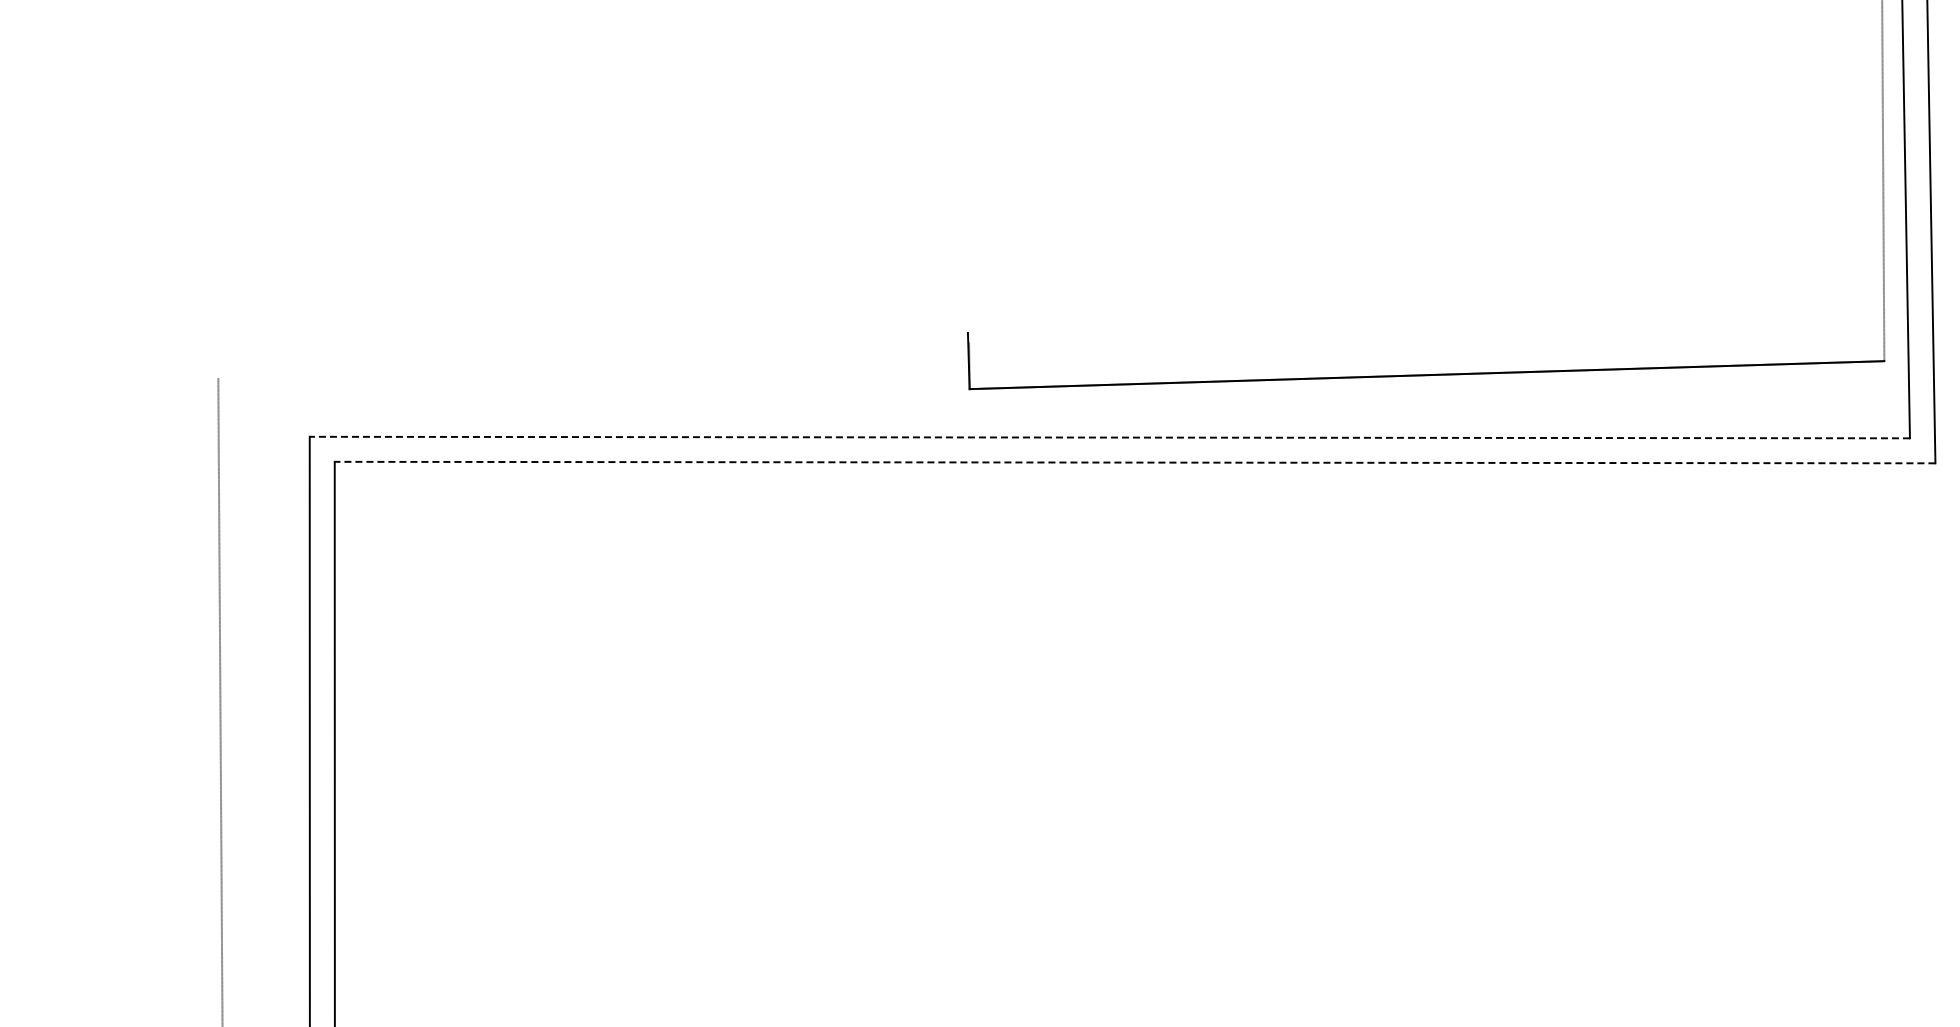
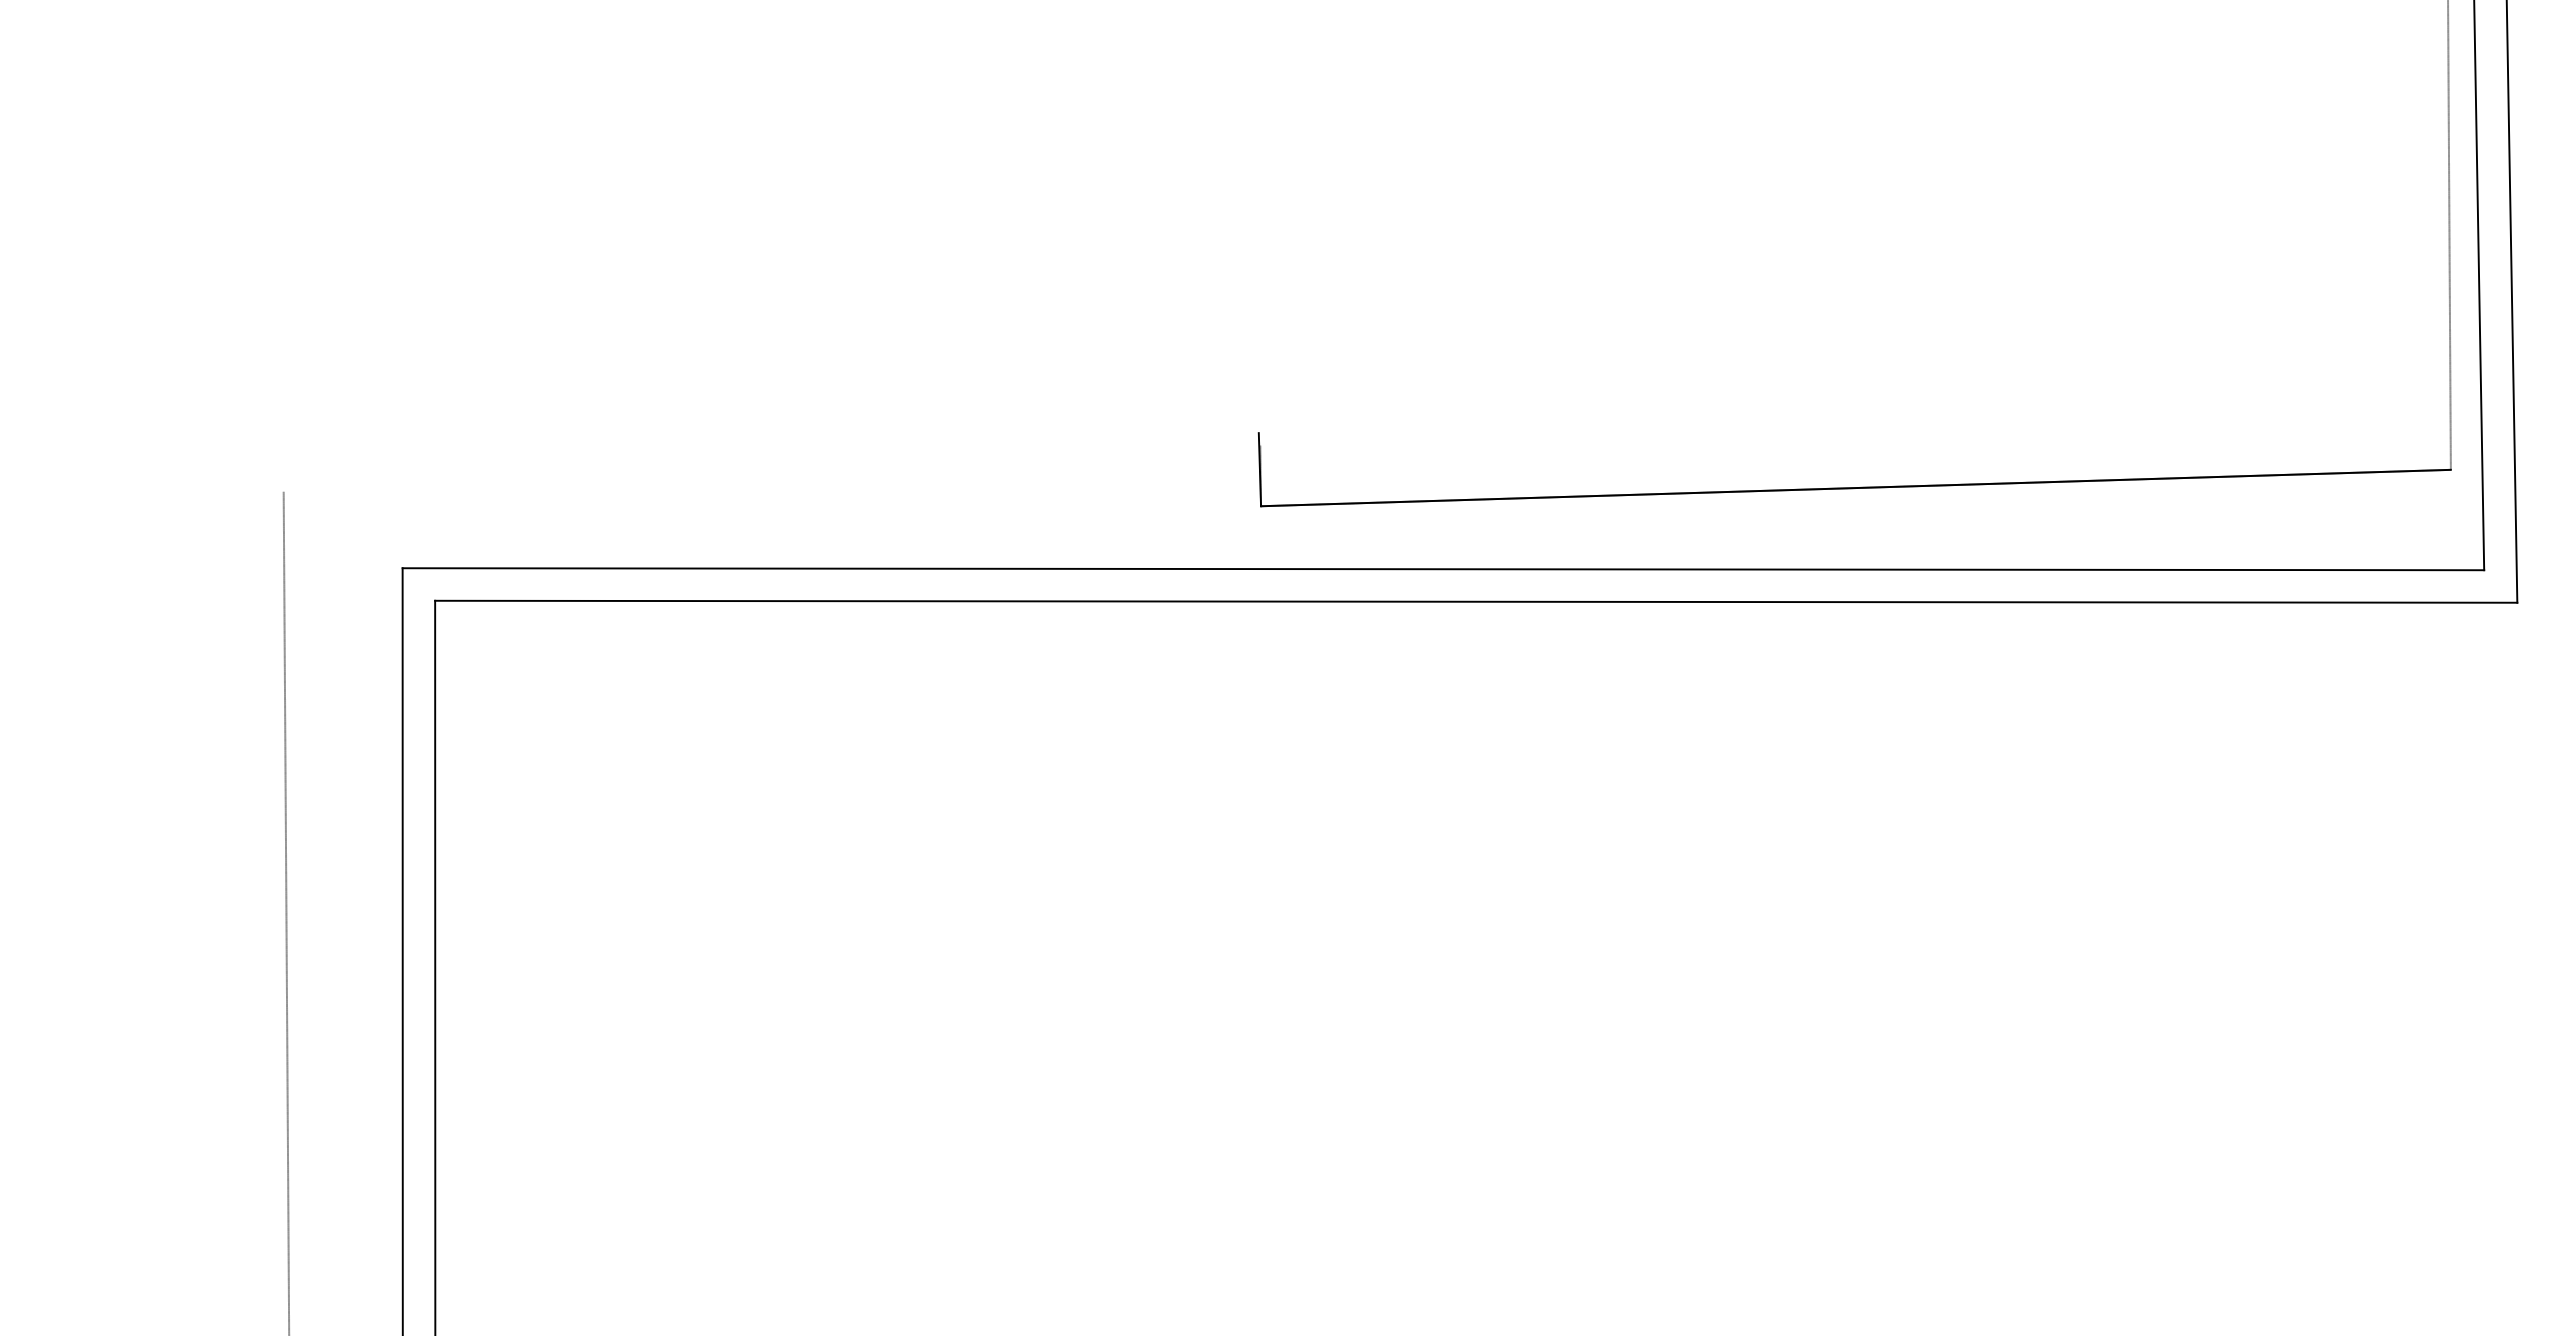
line: (1109, 437) -> (1442, 569), dashed -> solid
line: (1134, 462) -> (1475, 601), dashed -> solid

